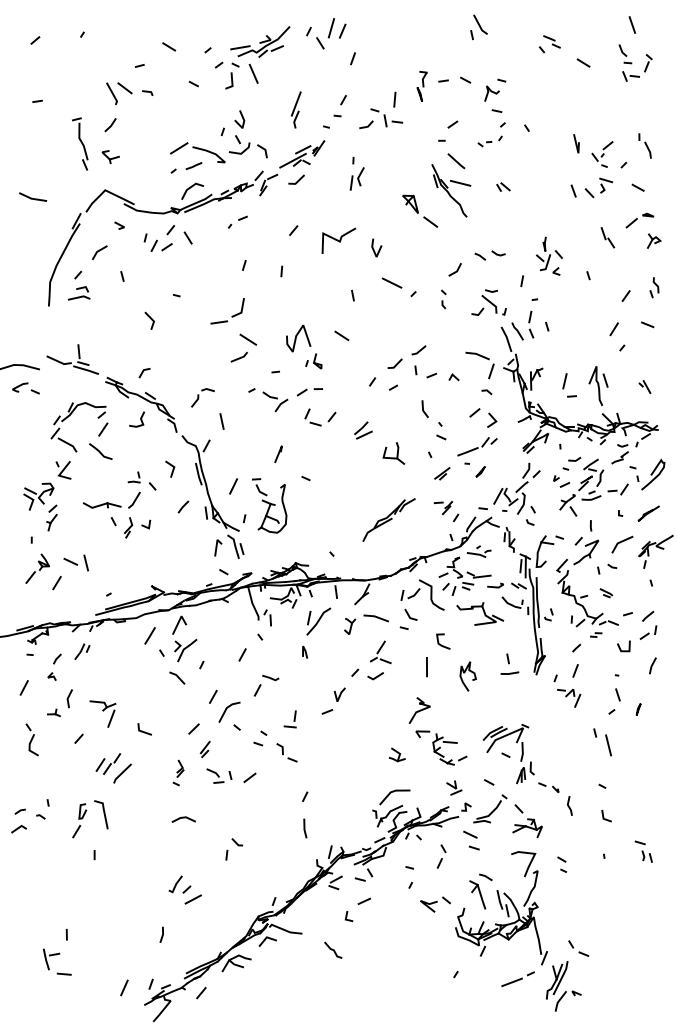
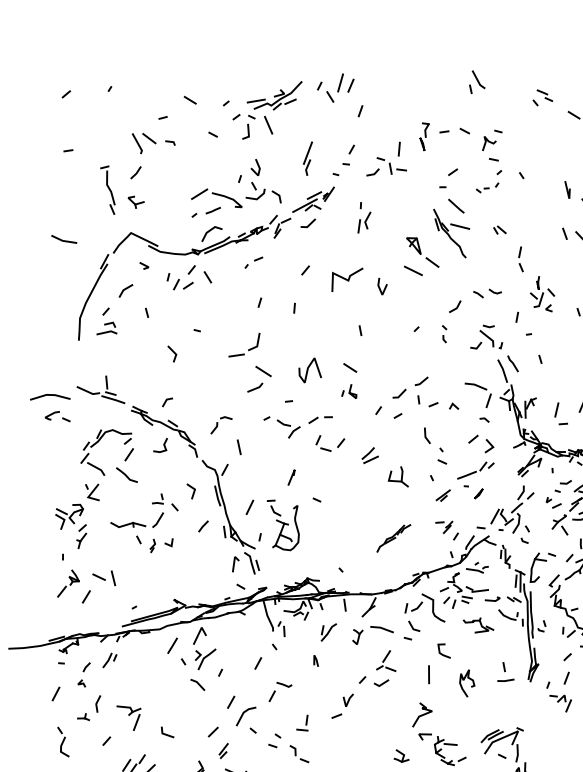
line: (392, 282) -> (413, 270), moved
part: (531, 324) -> (521, 259), moved
part: (313, 361) -> (348, 391), moved
part: (388, 519) -> (393, 537), size x0.7
part: (128, 527) -> (152, 545), size x0.7
part: (480, 613) -> (478, 625), size x0.7
part: (318, 621) -> (328, 632), size x0.7

